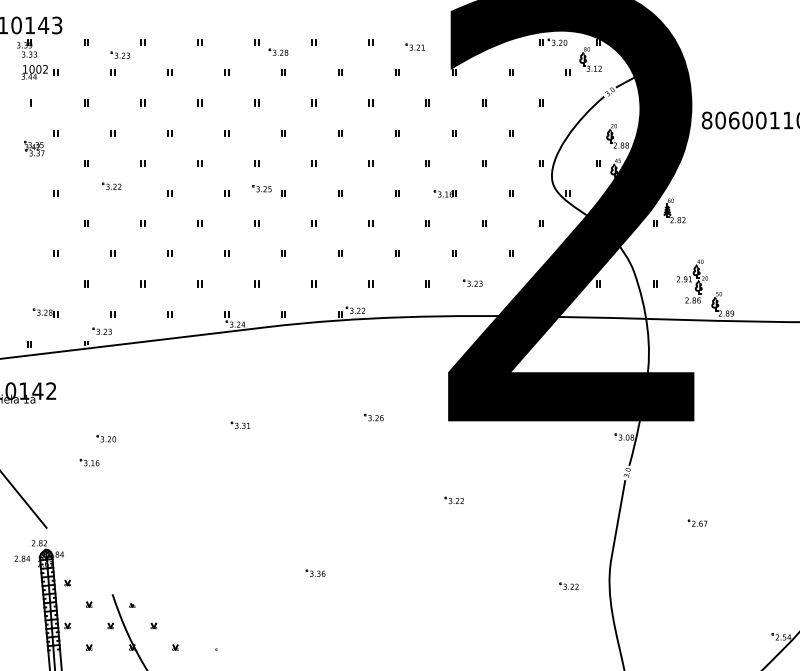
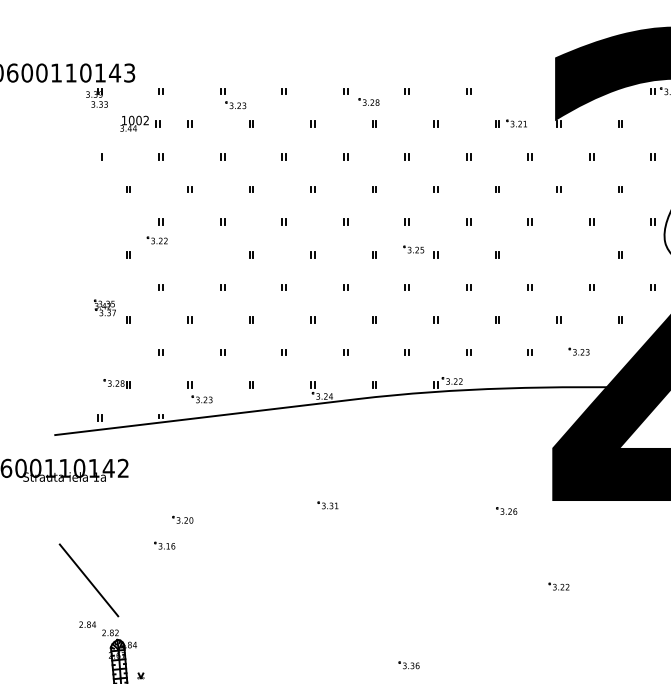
part: (414, 46) -> (515, 122), moved
part: (119, 54) -> (234, 104), moved
part: (39, 72) -> (139, 123), moved
part: (34, 148) -> (105, 307), moved
part: (111, 185) -> (157, 239), moved
part: (261, 188) -> (413, 249), moved
part: (444, 193) -> (548, 254), removed
part: (101, 330) -> (201, 398), moved
part: (373, 417) -> (506, 510), moved
text: (21, 558) -> (86, 624), moved

